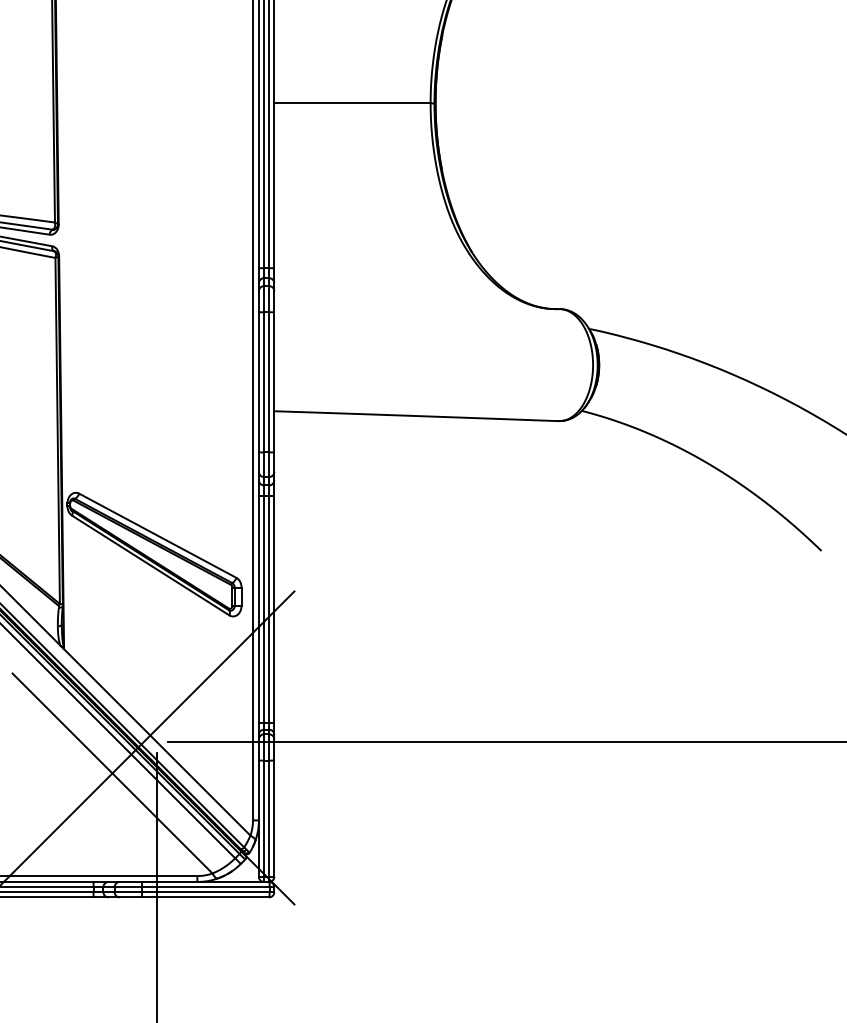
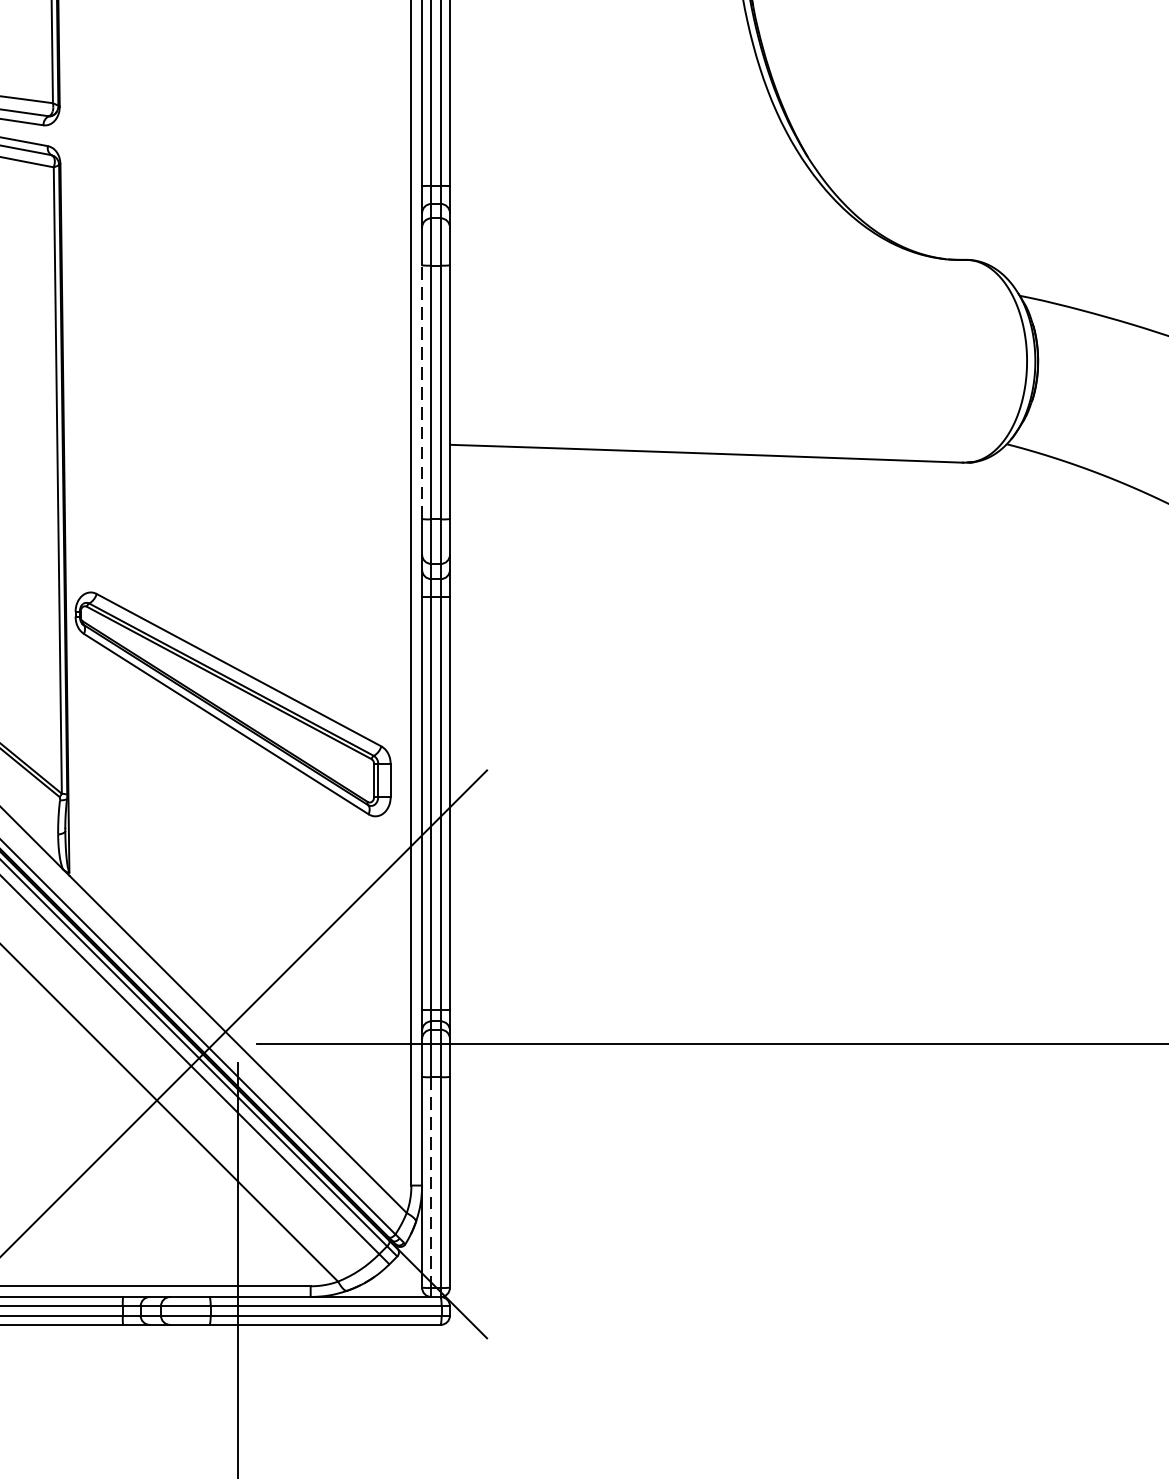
line: (258, 381) -> (421, 390), solid -> dashed
line: (264, 819) -> (432, 1183), solid -> dashed

